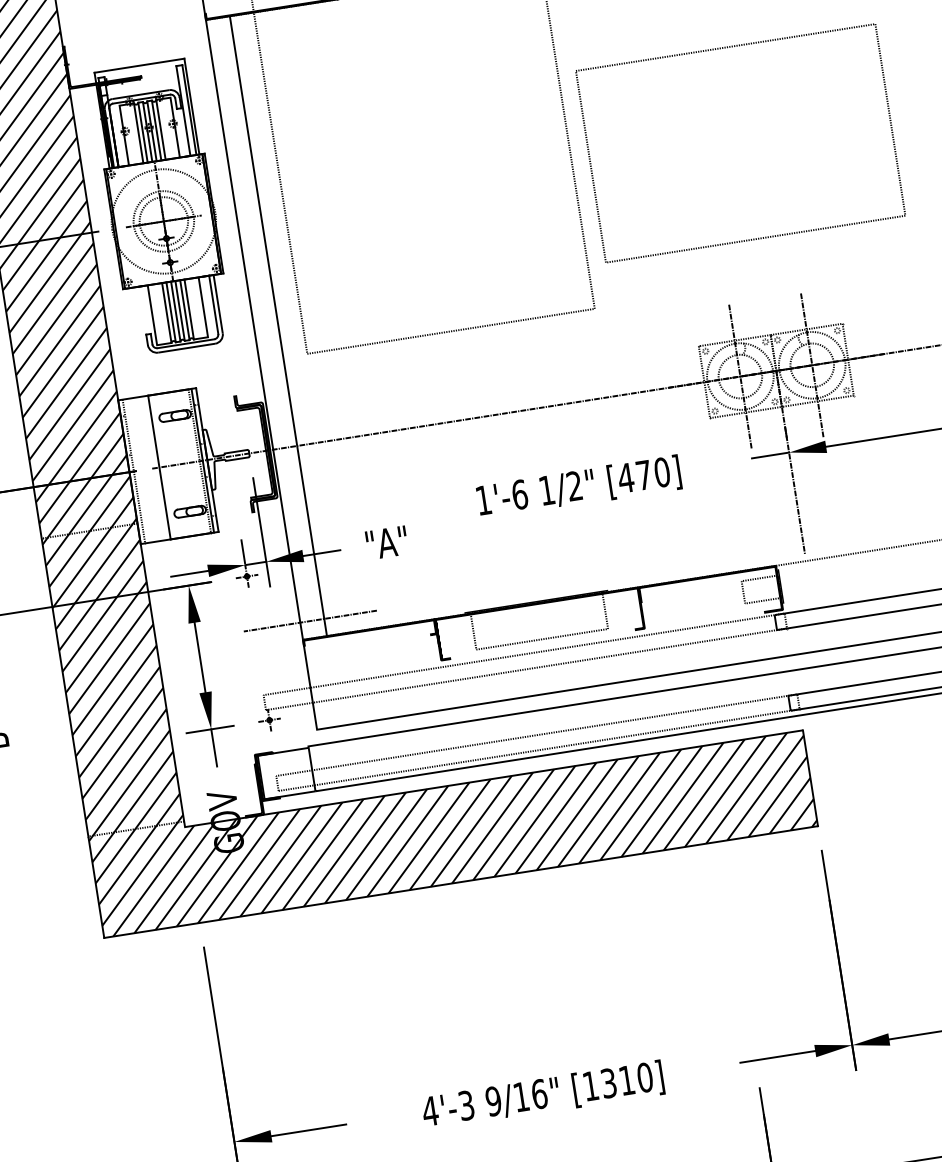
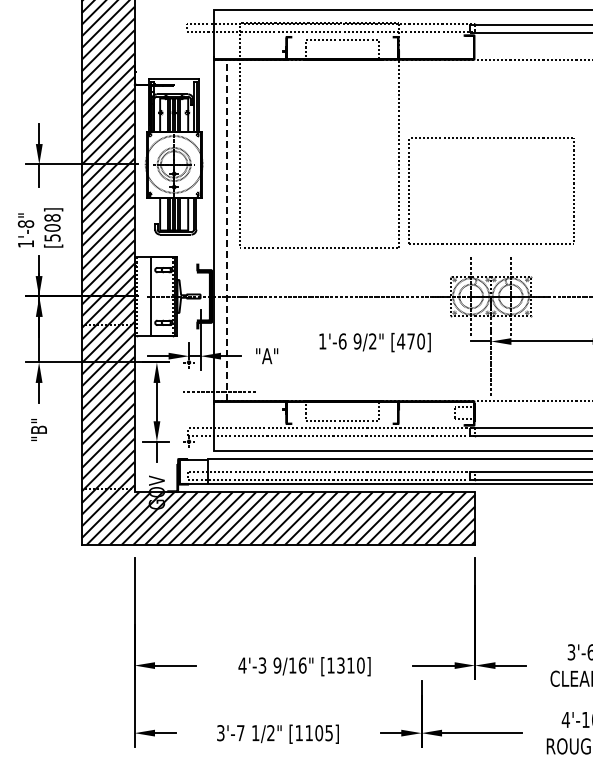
part: (724, 48) -> (490, 138), moved
line: (277, 326) -> (226, 230), solid -> dashed
text: (546, 490) -> (357, 341), 1/2" -> 9/2"

